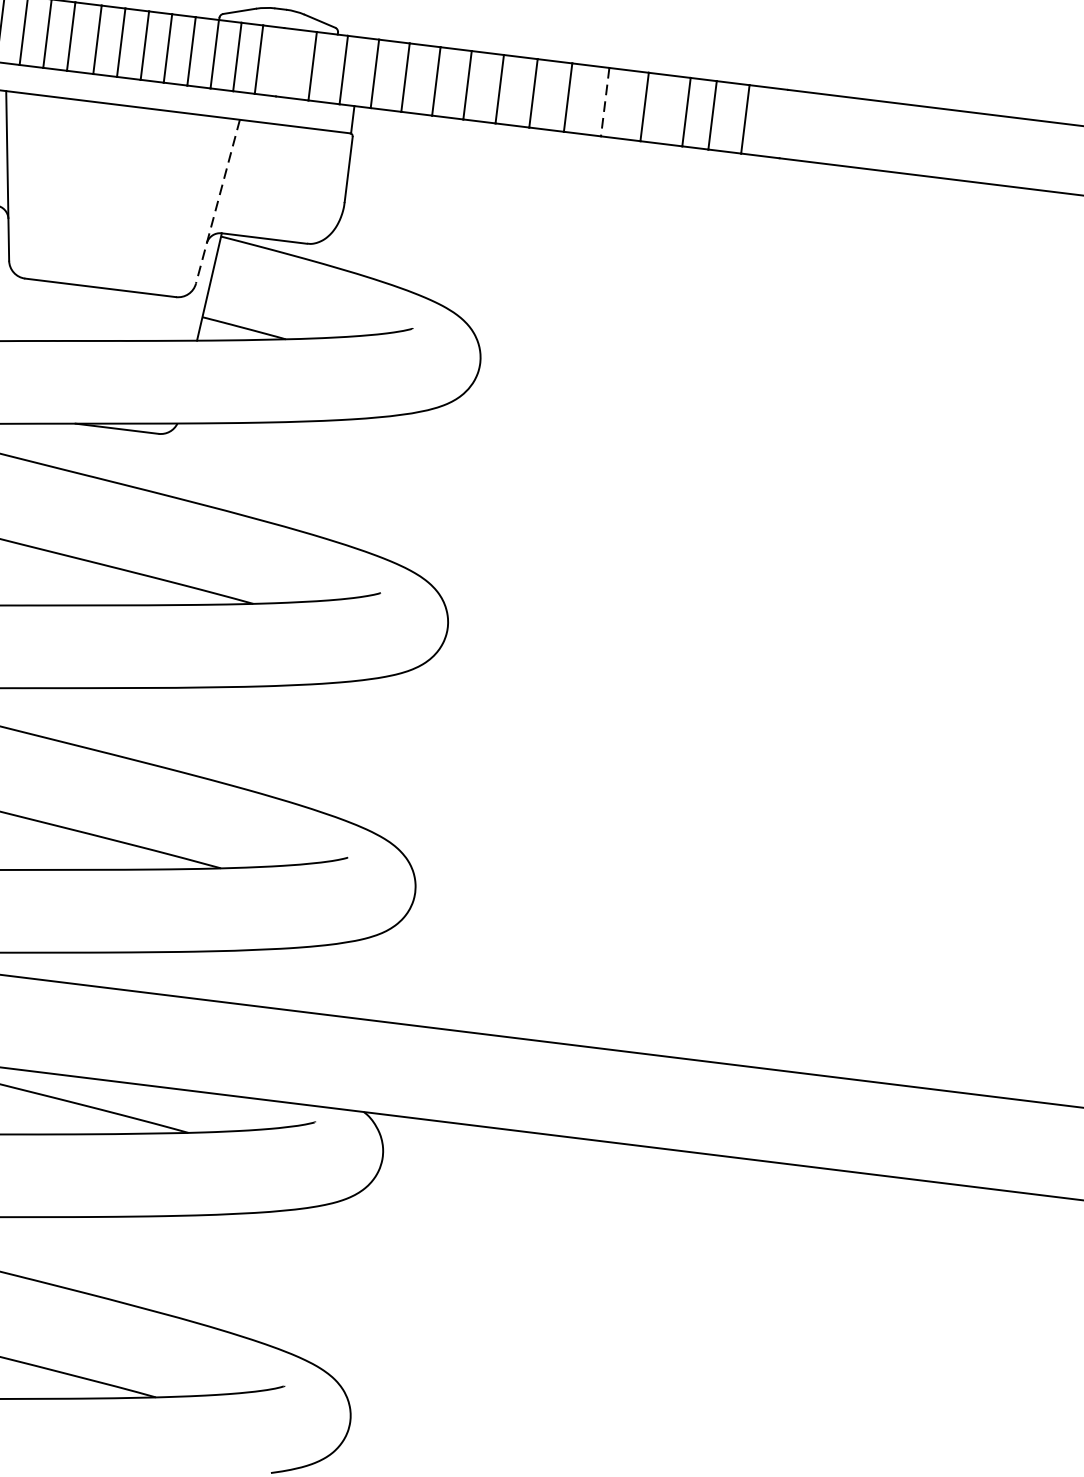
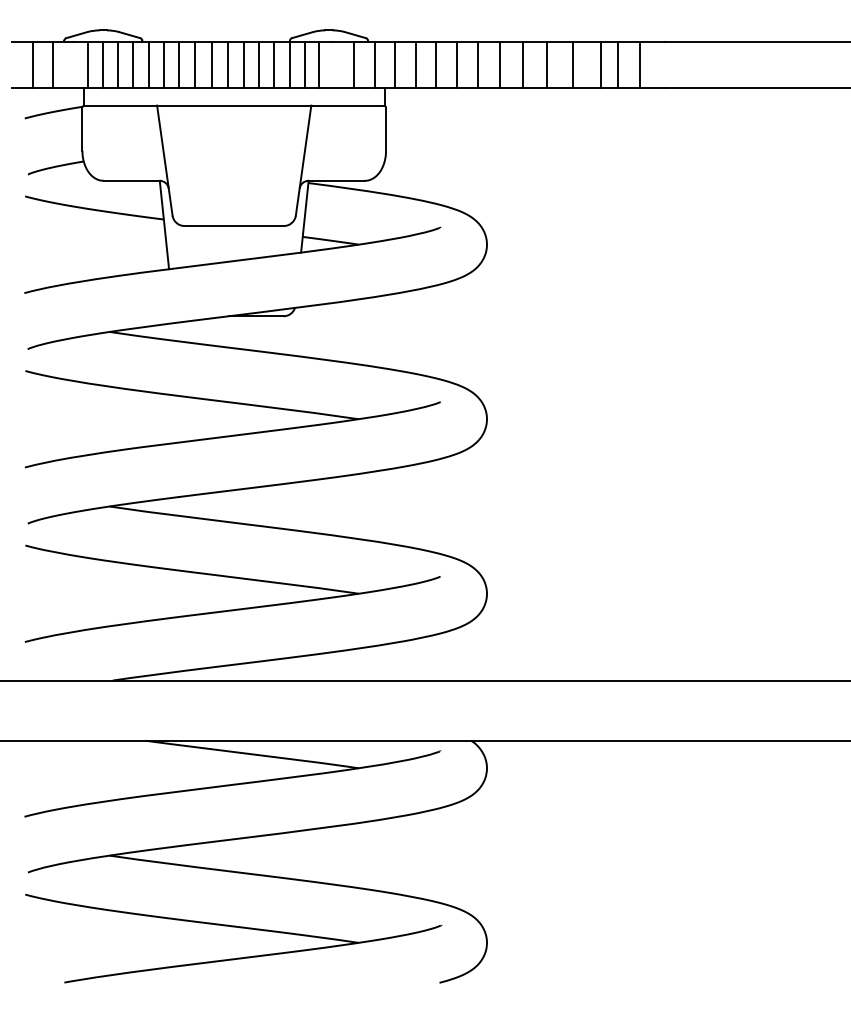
line: (605, 101) -> (547, 64), dashed -> solid
line: (217, 201) -> (303, 160), dashed -> solid

